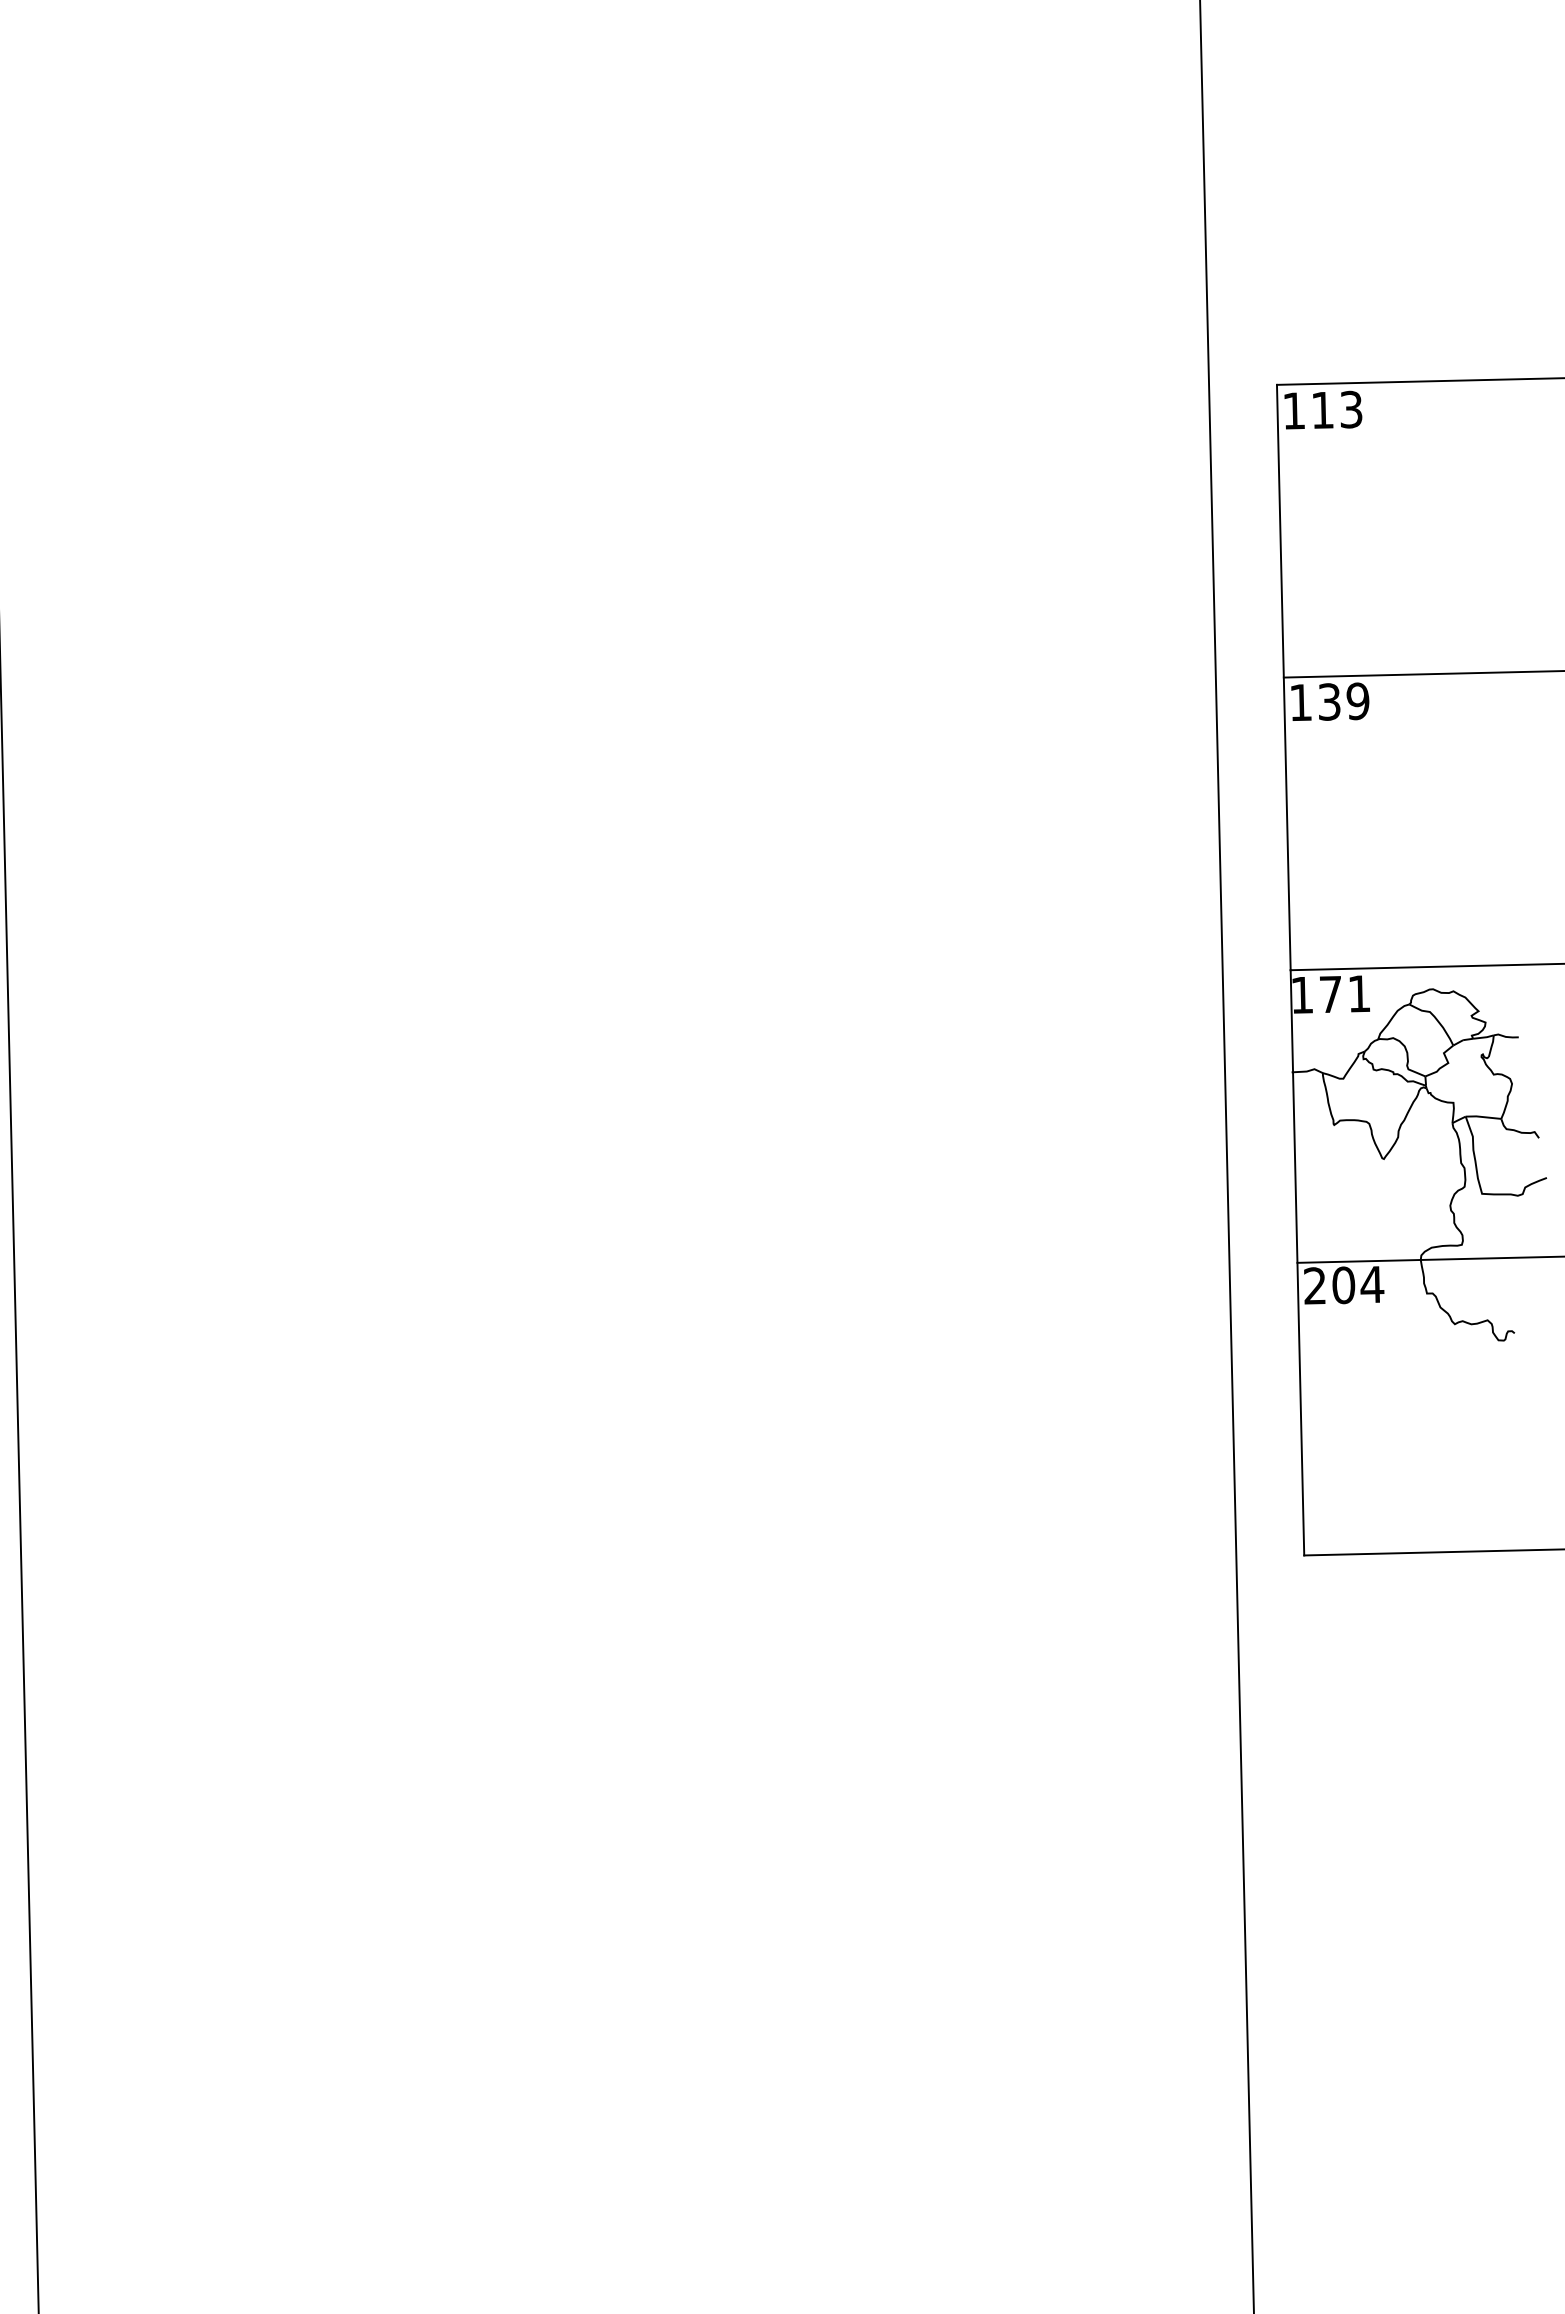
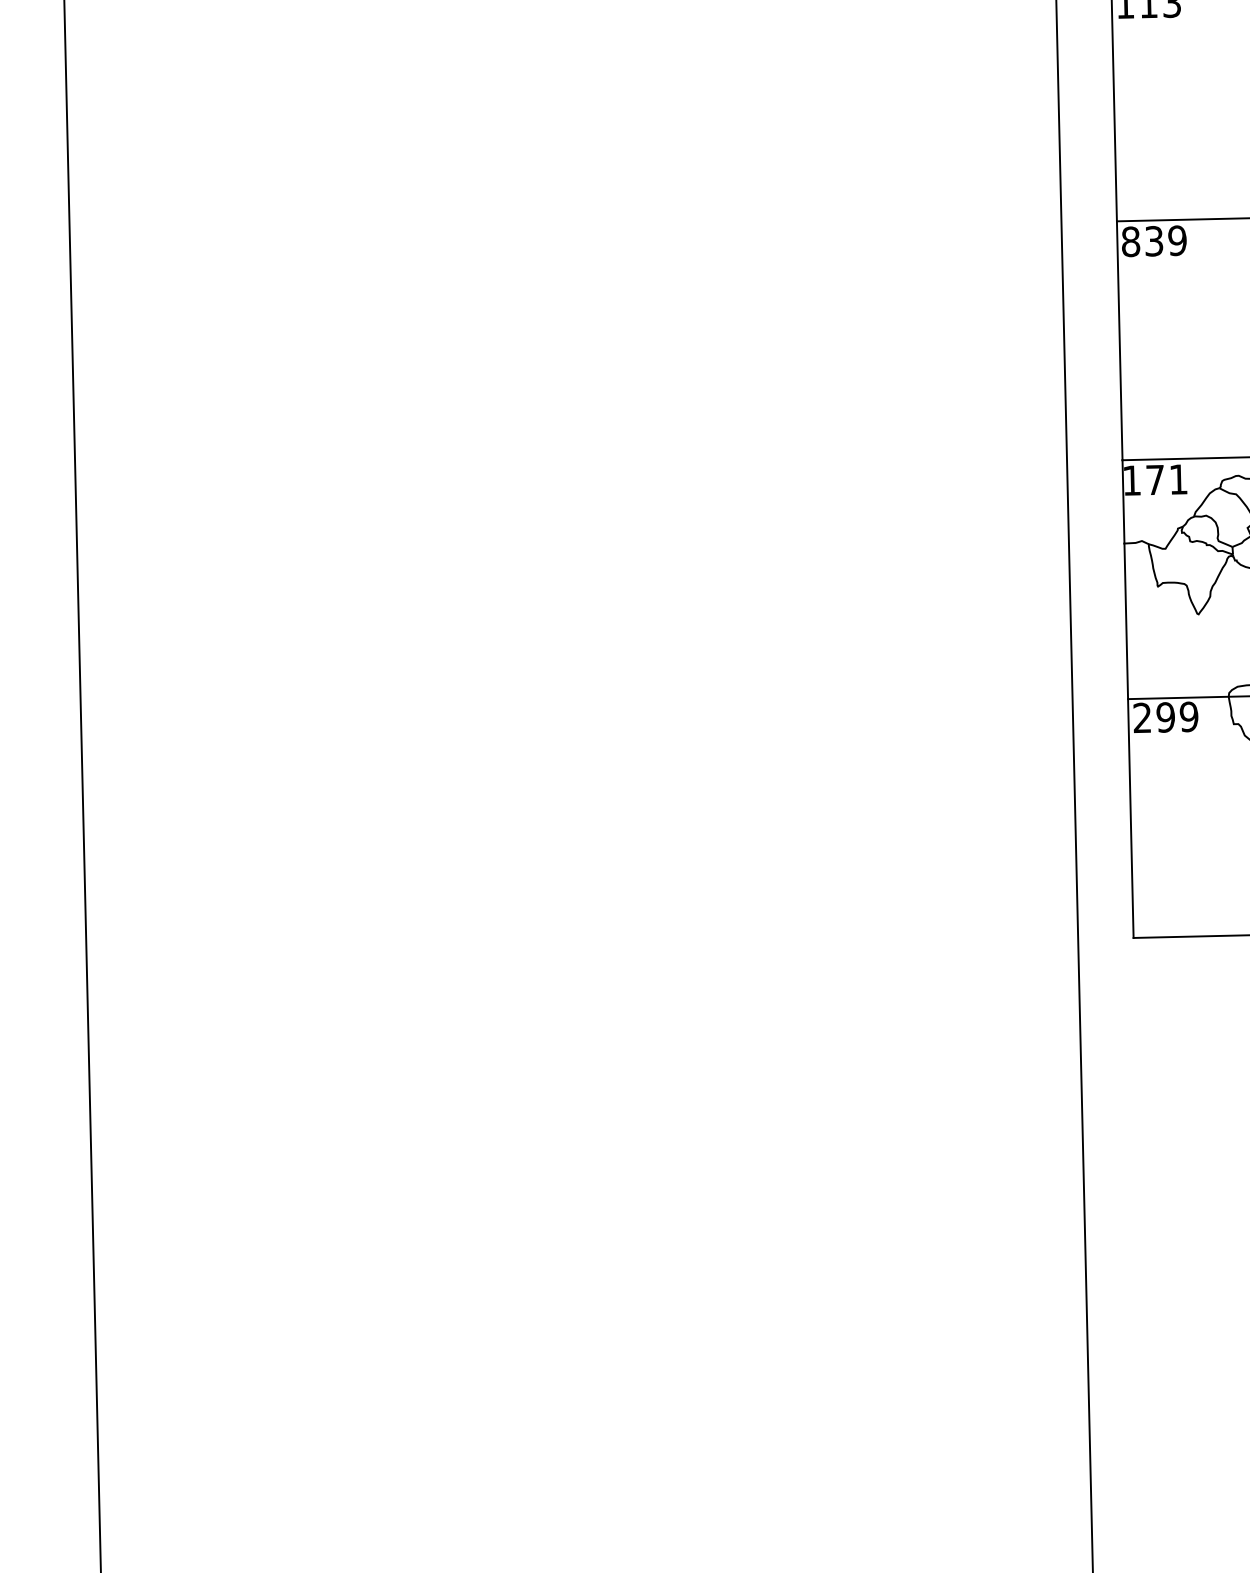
text: (1301, 702) -> (1131, 241), 139 -> 839
text: (1358, 1284) -> (1177, 716), 204 -> 299

